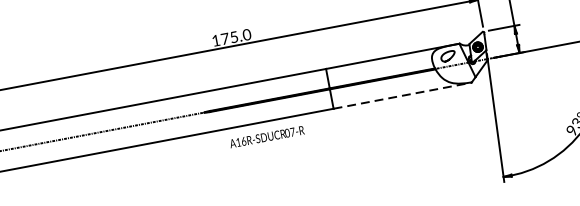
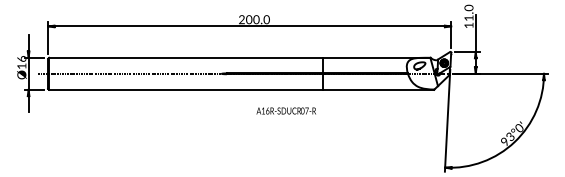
text: (225, 38) -> (249, 19), 175.0 -> 200.0
line: (403, 95) -> (379, 89), dashed -> solid
text: (265, 136) -> (285, 110), moved

